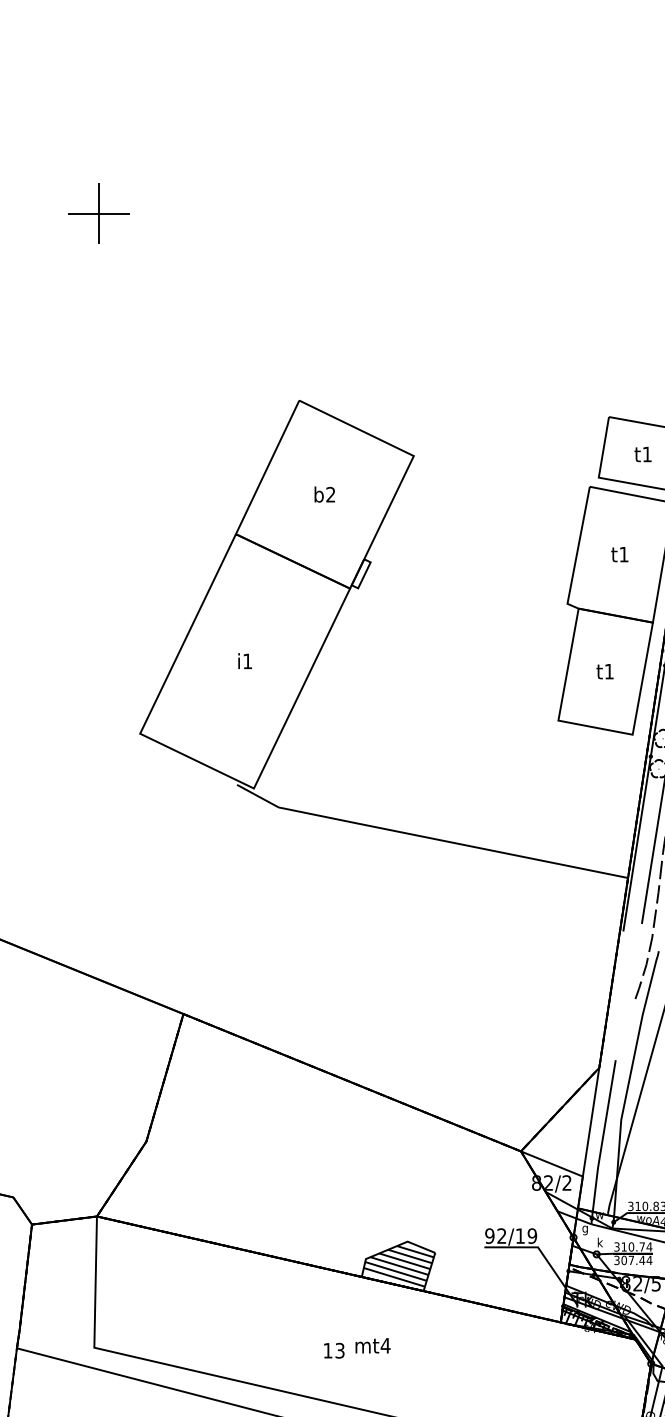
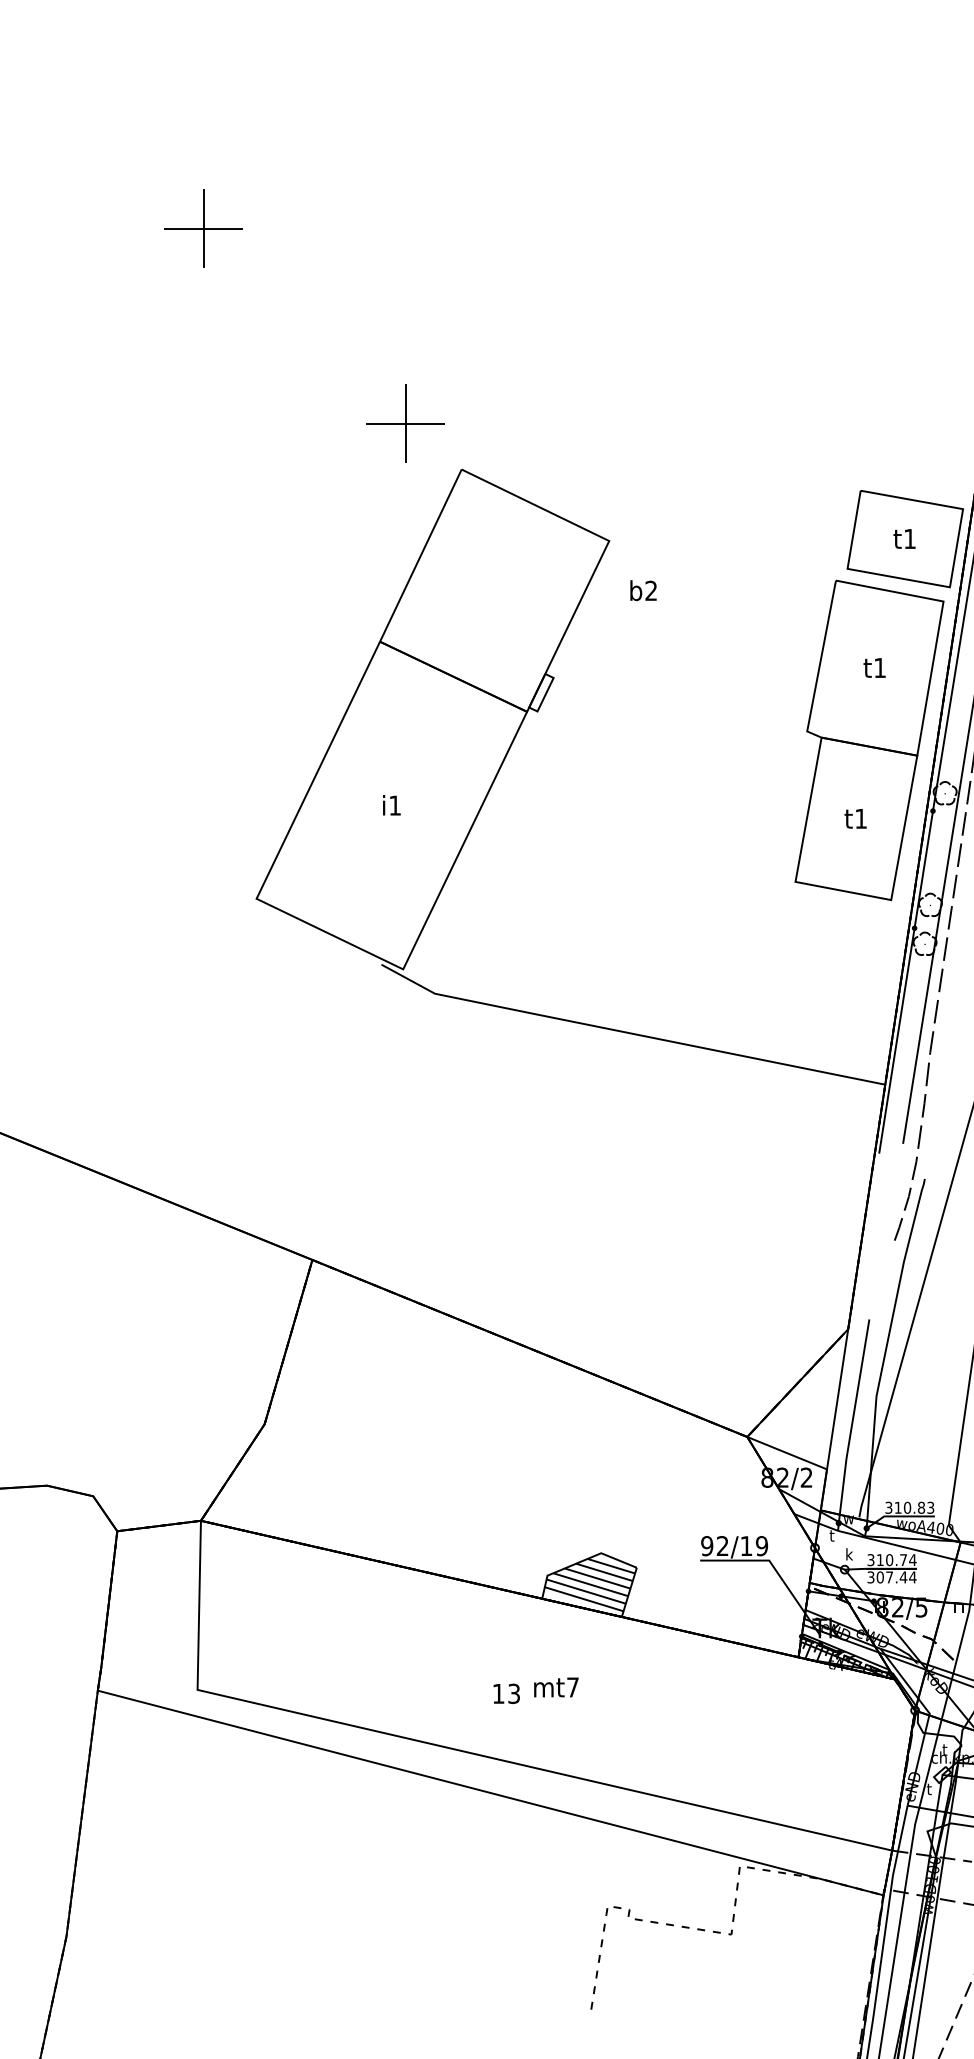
part: (255, 364) -> (405, 423), added
text: (324, 494) -> (643, 590), moved
text: (585, 1229) -> (830, 1537), g -> t
text: (385, 1345) -> (572, 1687), mt4 -> mt7

